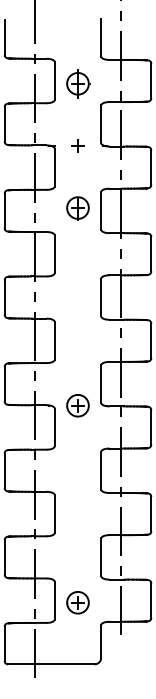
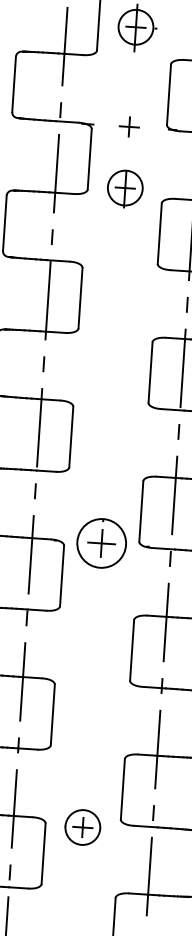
part: (77, 208) -> (124, 188), moved
part: (77, 405) -> (100, 543), size x1.4
part: (77, 602) -> (82, 827), moved

